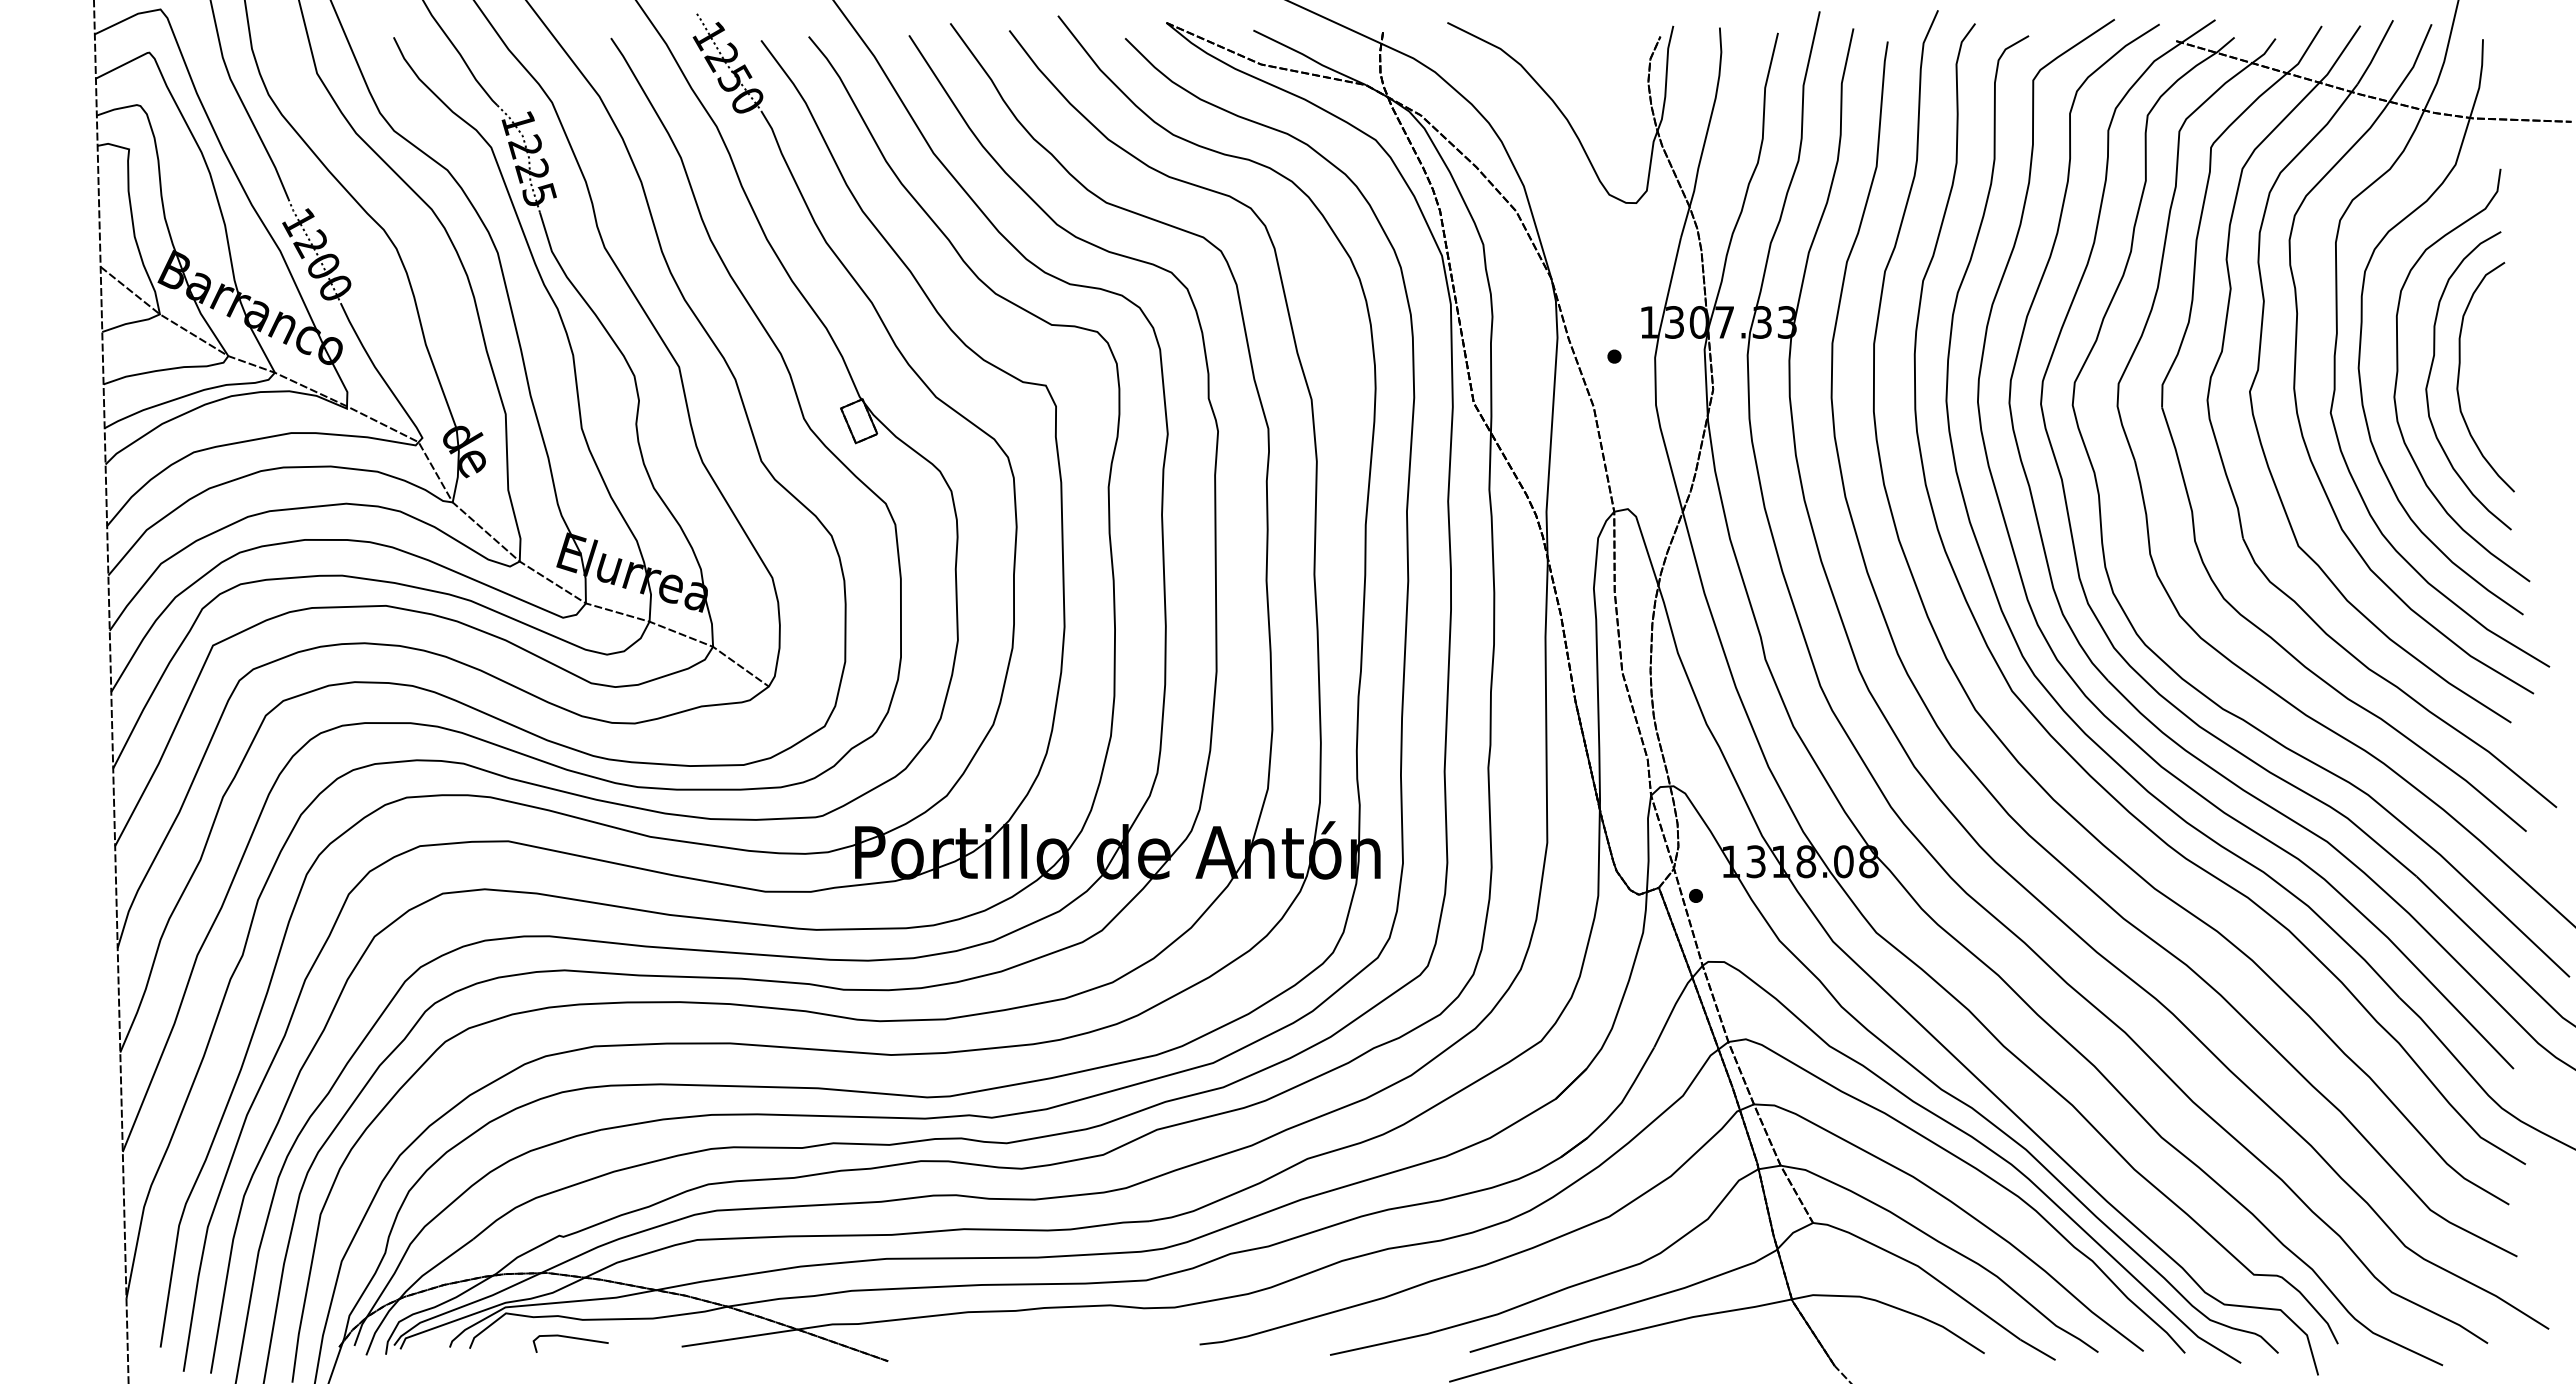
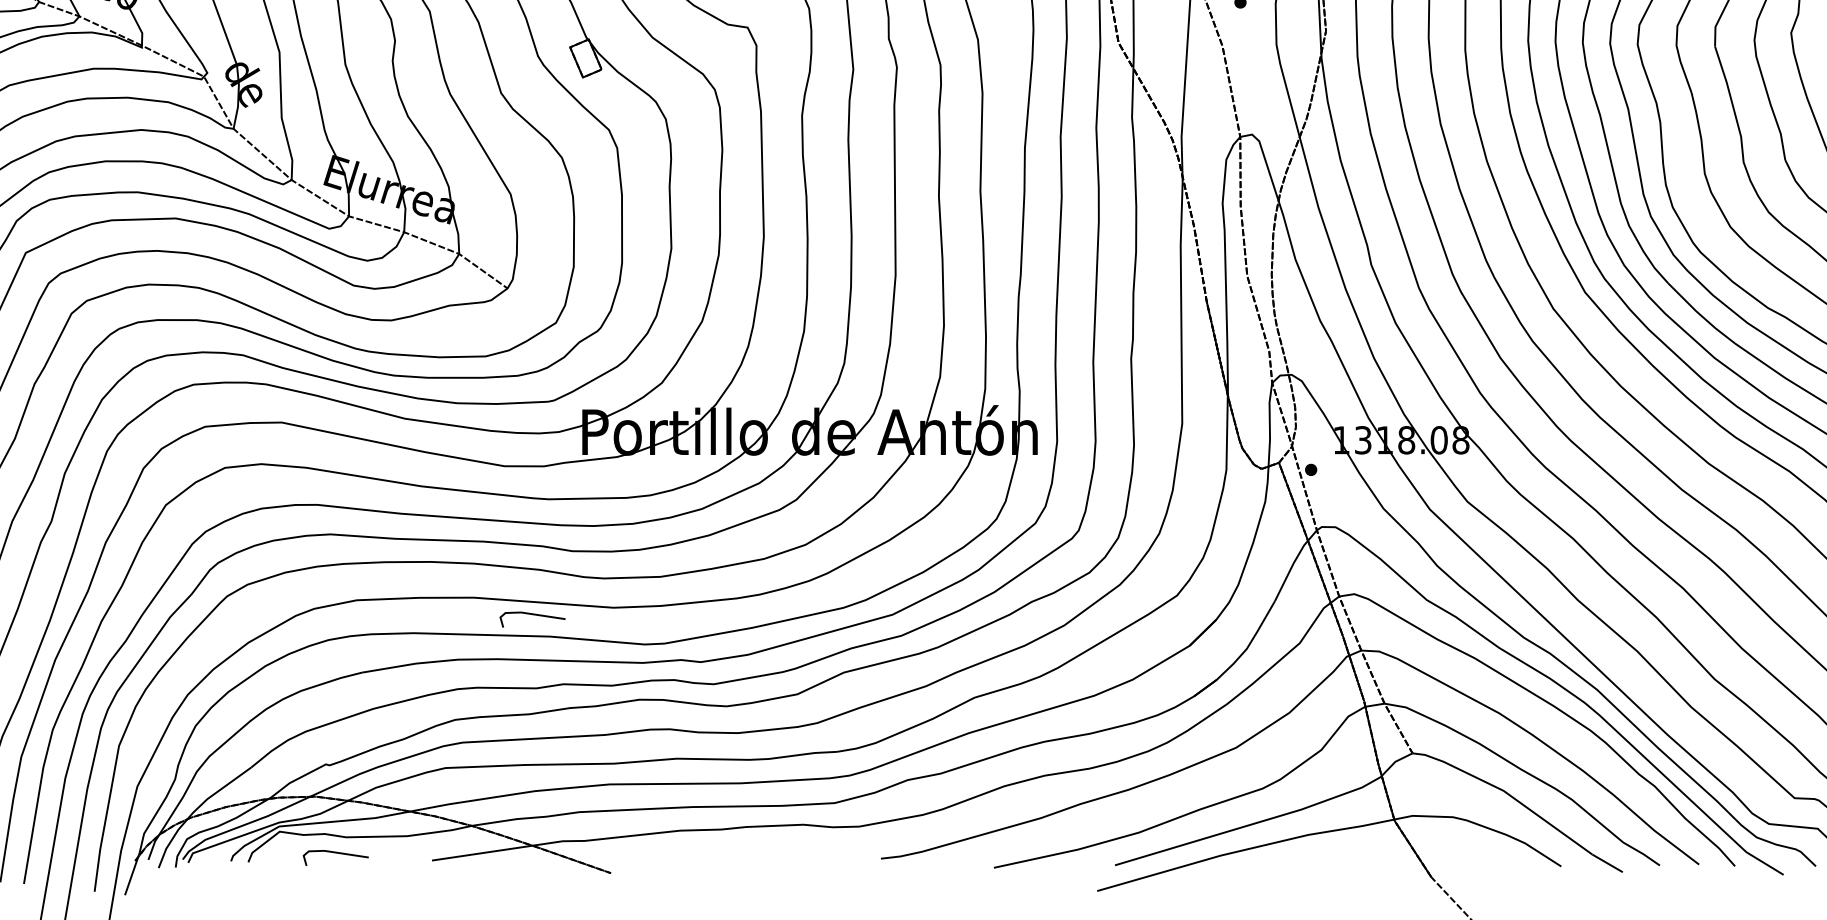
line: (797, 1063) -> (532, 615), added

